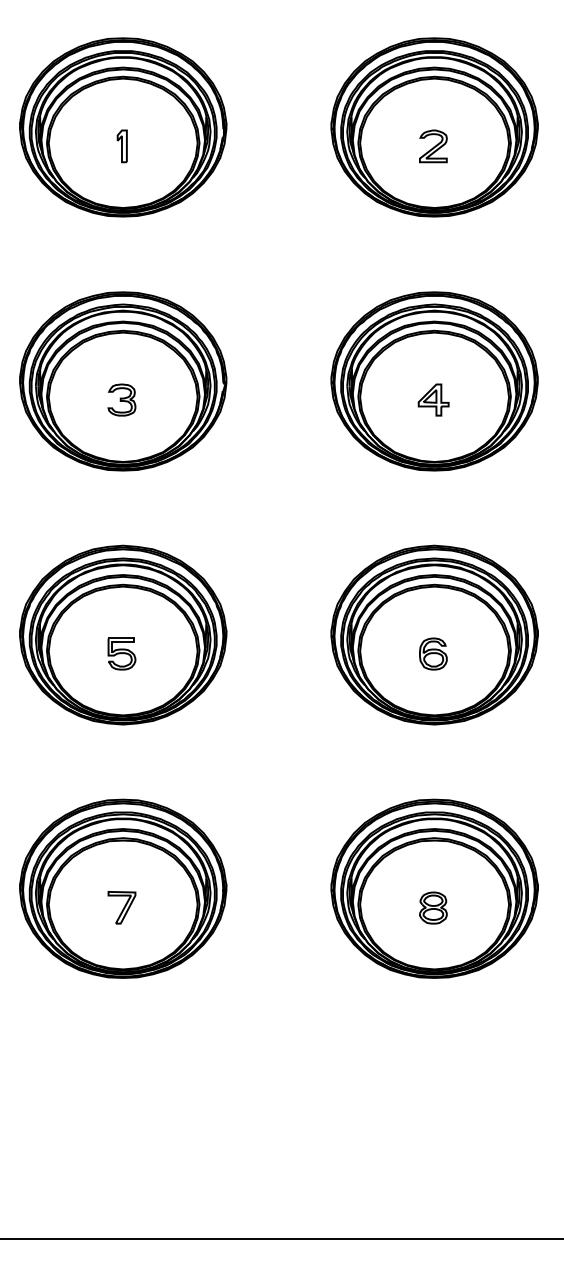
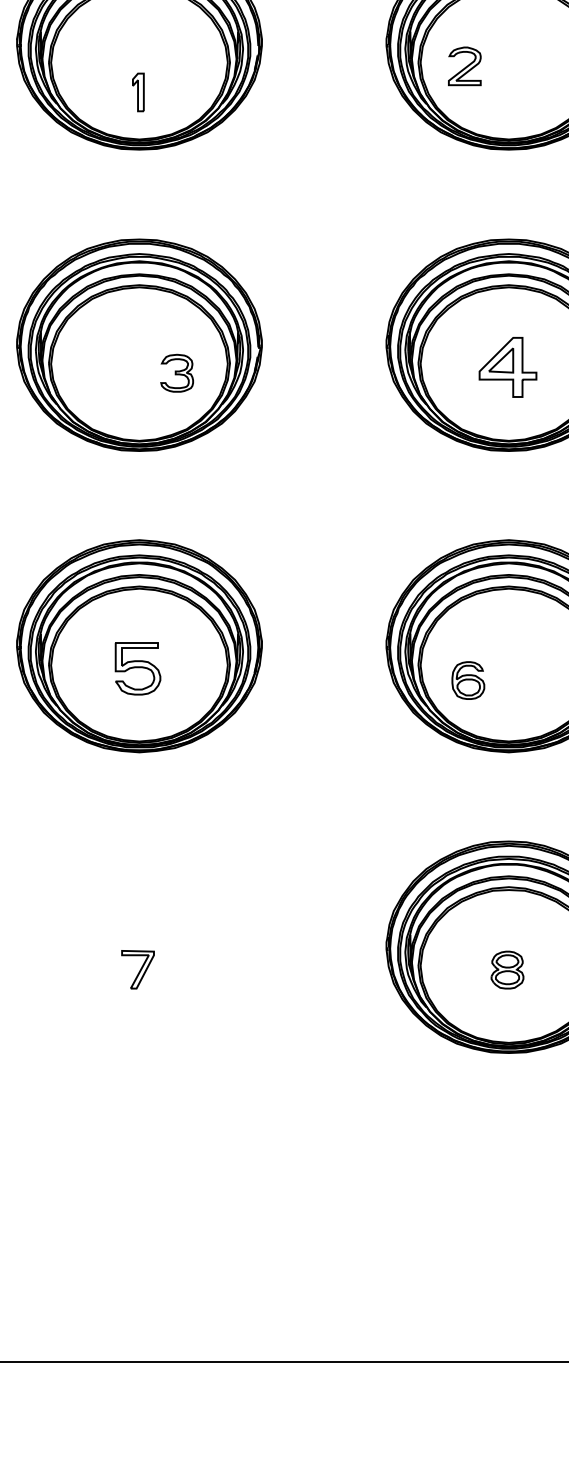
part: (121, 146) -> (137, 92), moved
part: (433, 146) -> (464, 66), moved
part: (121, 399) -> (176, 372), moved
part: (433, 399) -> (507, 366), size x1.6
part: (121, 653) -> (137, 668), size x1.4
part: (433, 653) -> (468, 679), moved
part: (123, 888) -> (139, 946), removed

